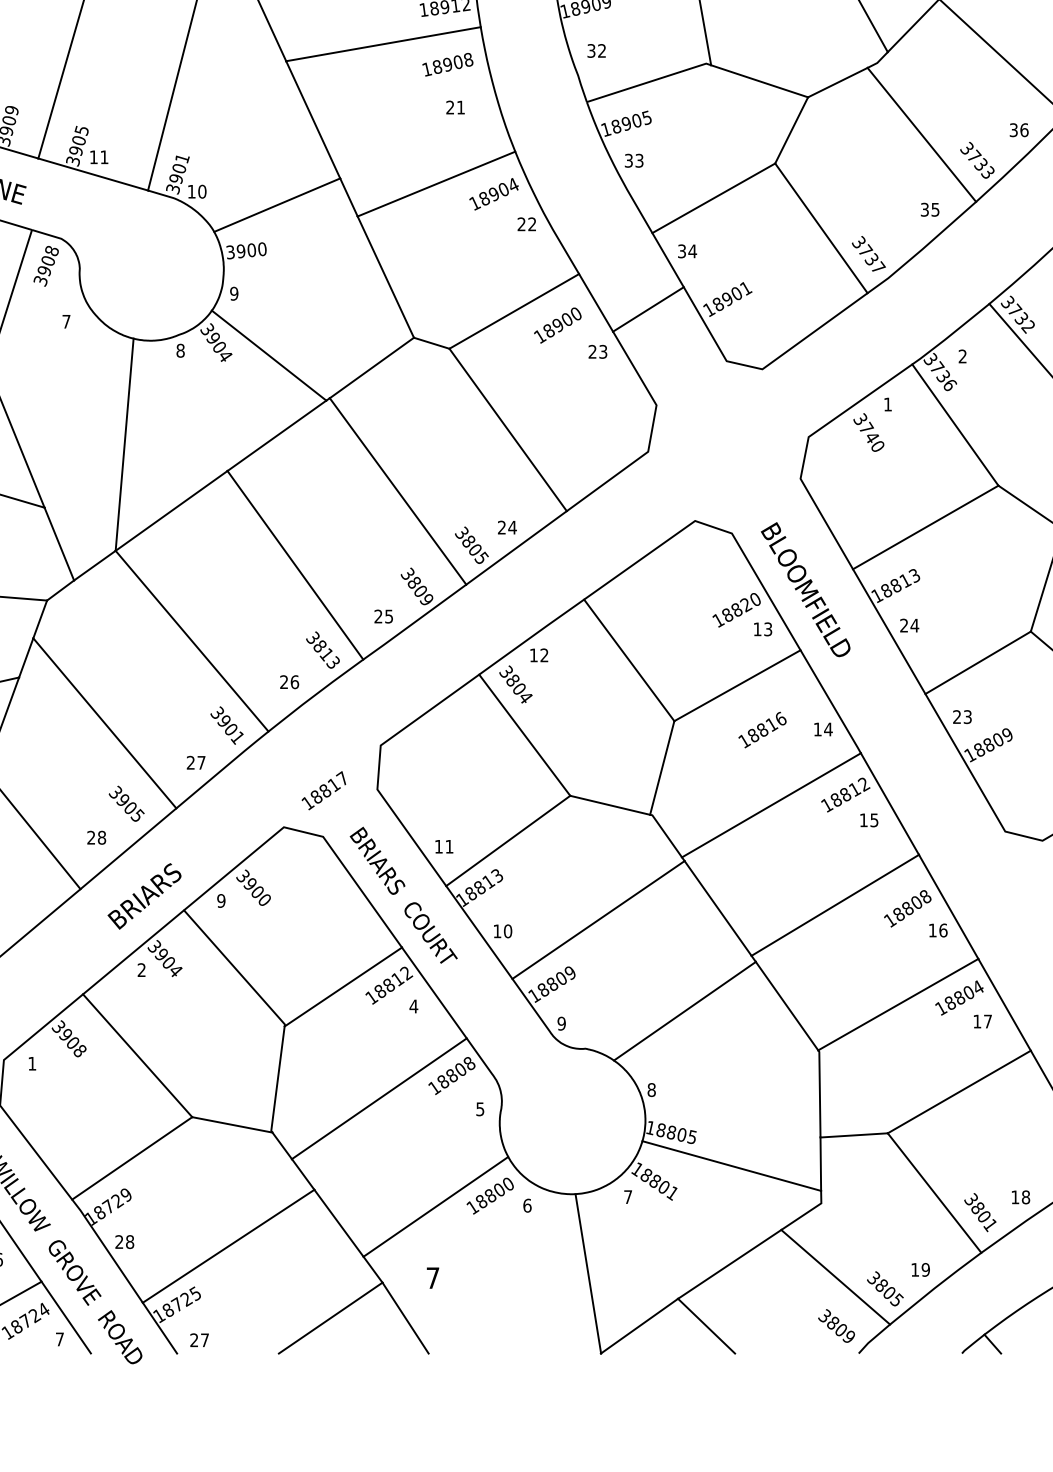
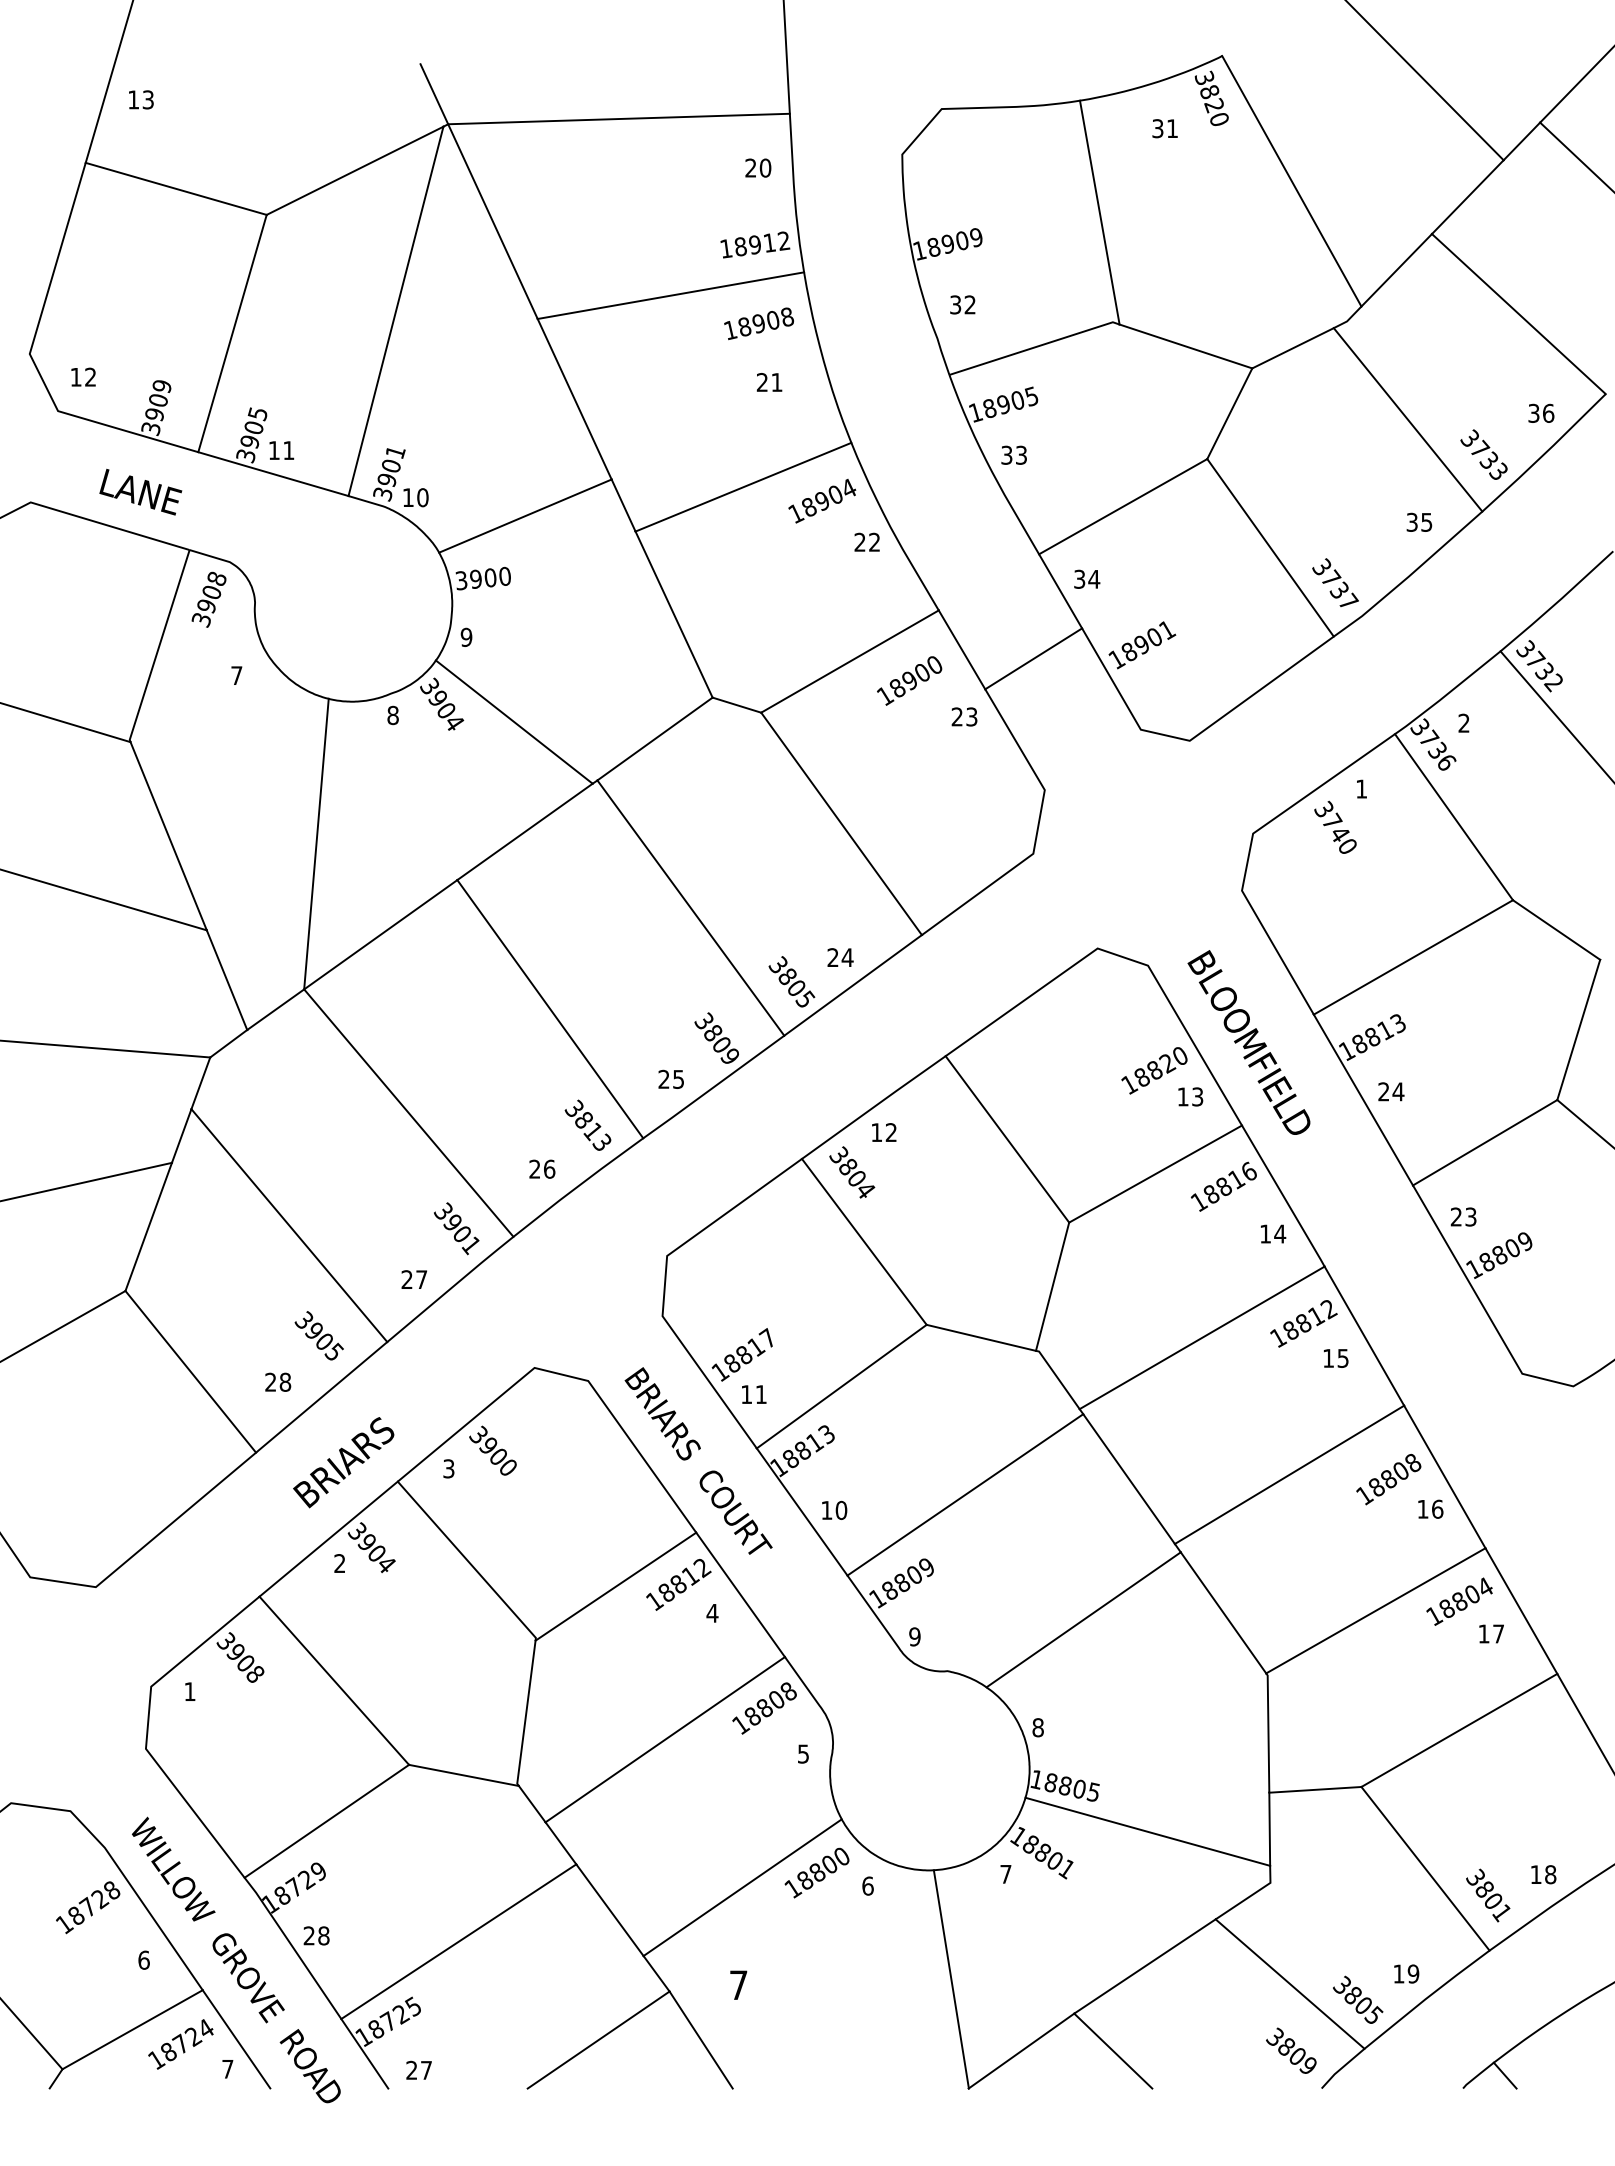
text: (762, 729) -> (1223, 1186), moved
text: (323, 790) -> (741, 1354), moved
text: (221, 900) -> (448, 1468), 9 -> 3

